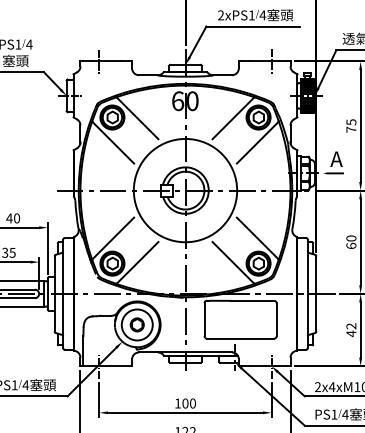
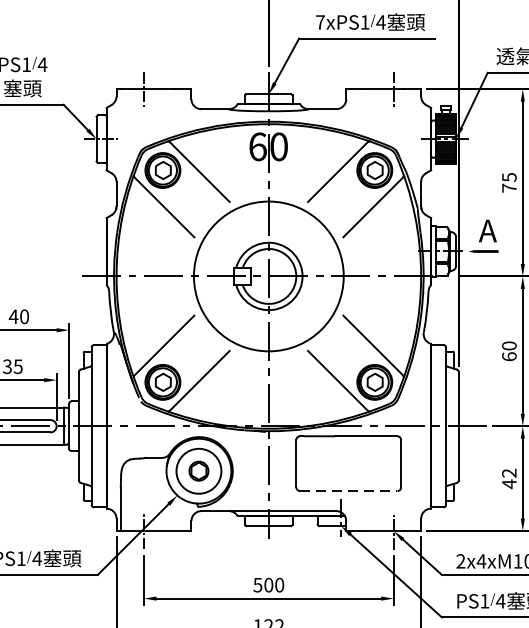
text: (221, 15) -> (321, 22), 2xPS1 -> 7xPS1
line: (240, 338) -> (348, 490), solid -> dashed
text: (177, 403) -> (257, 585), 100 -> 500

